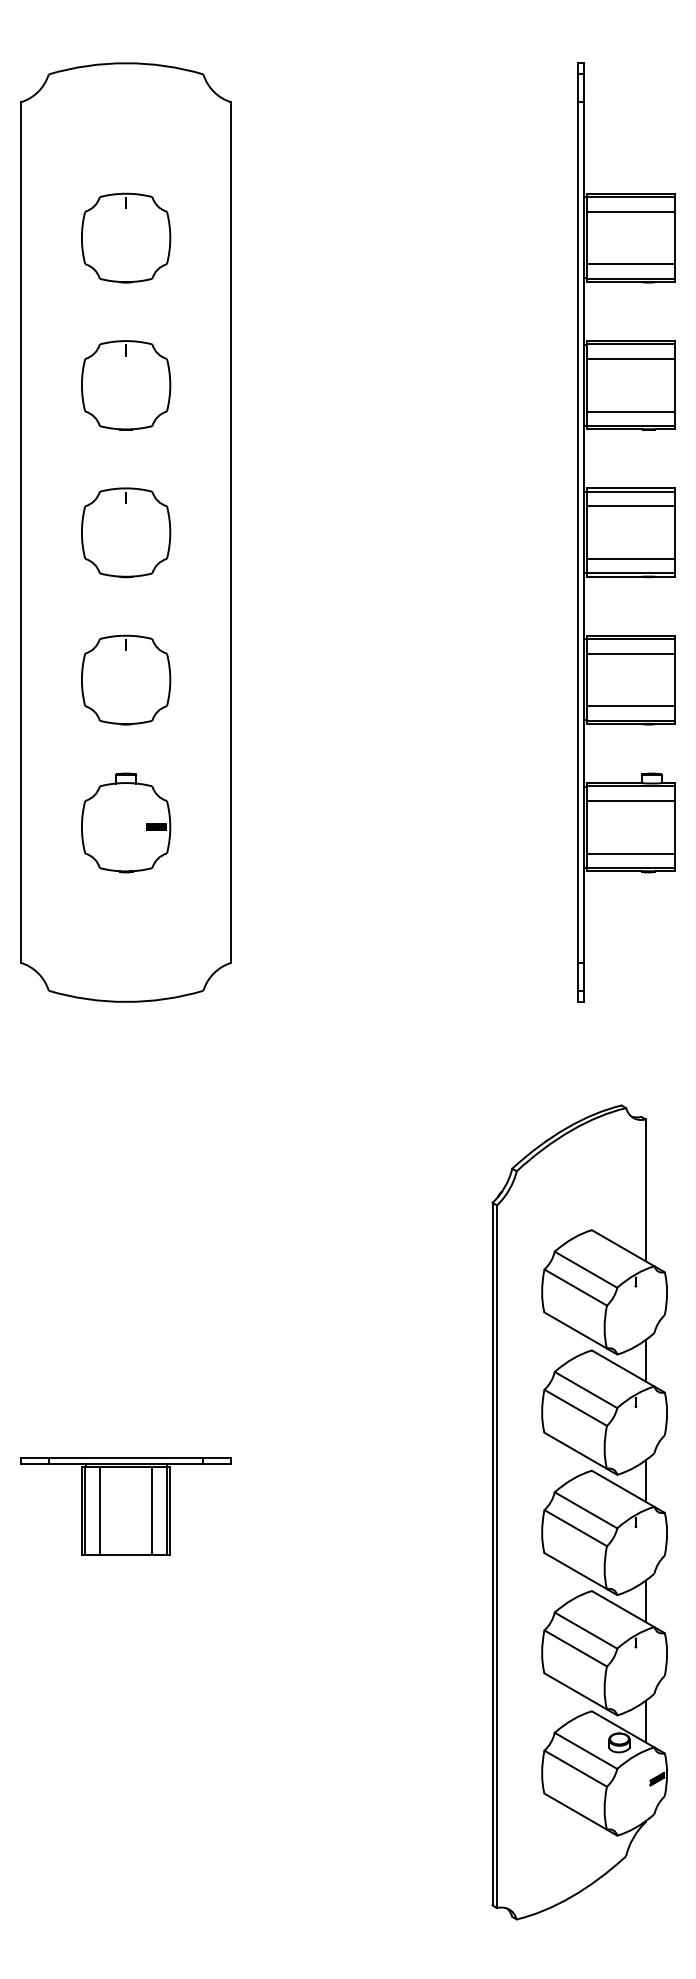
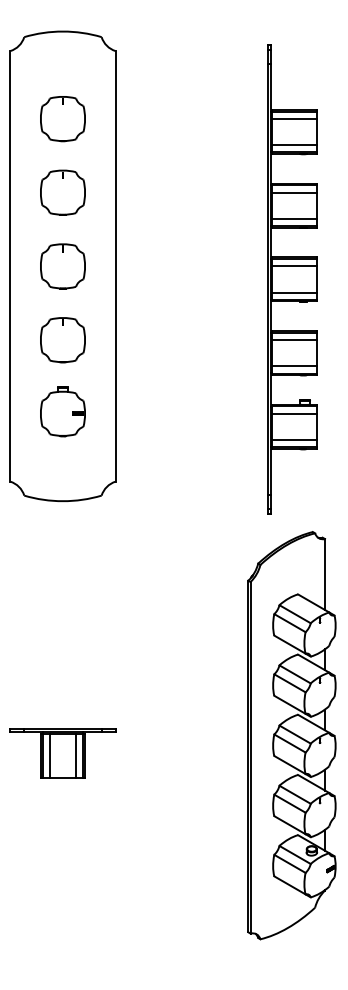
part: (626, 532) -> (292, 279), moved
part: (578, 1512) -> (291, 735), moved

